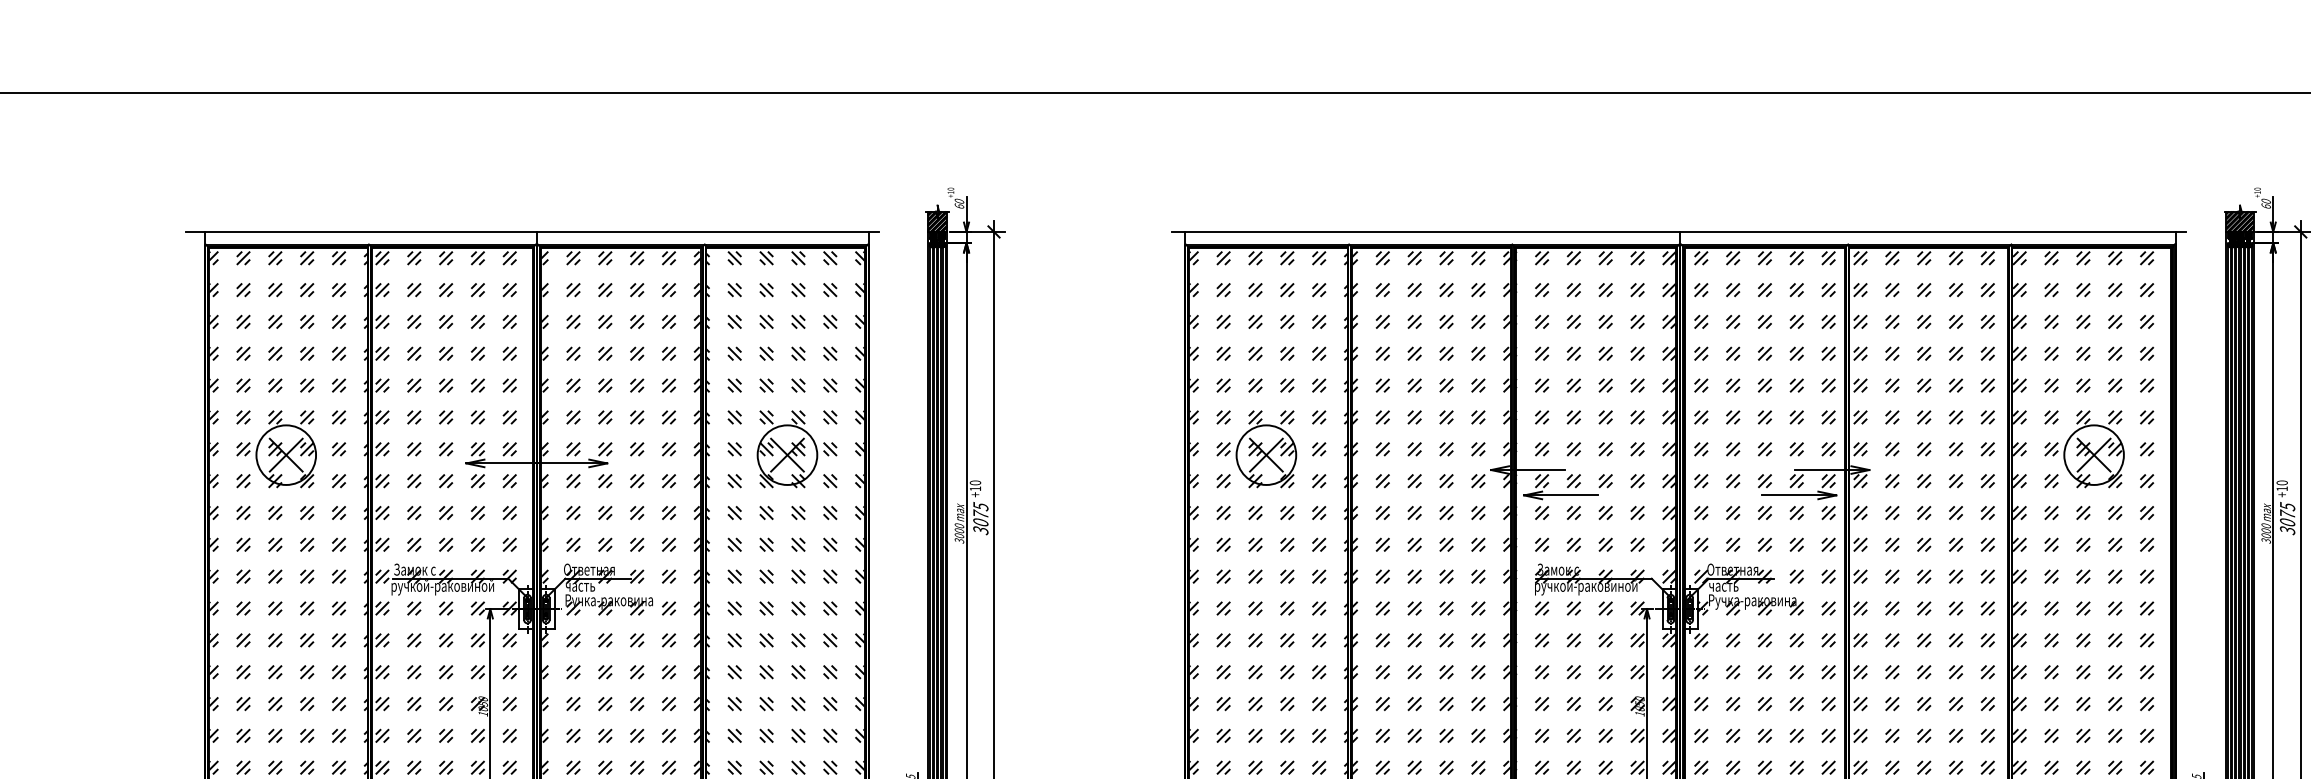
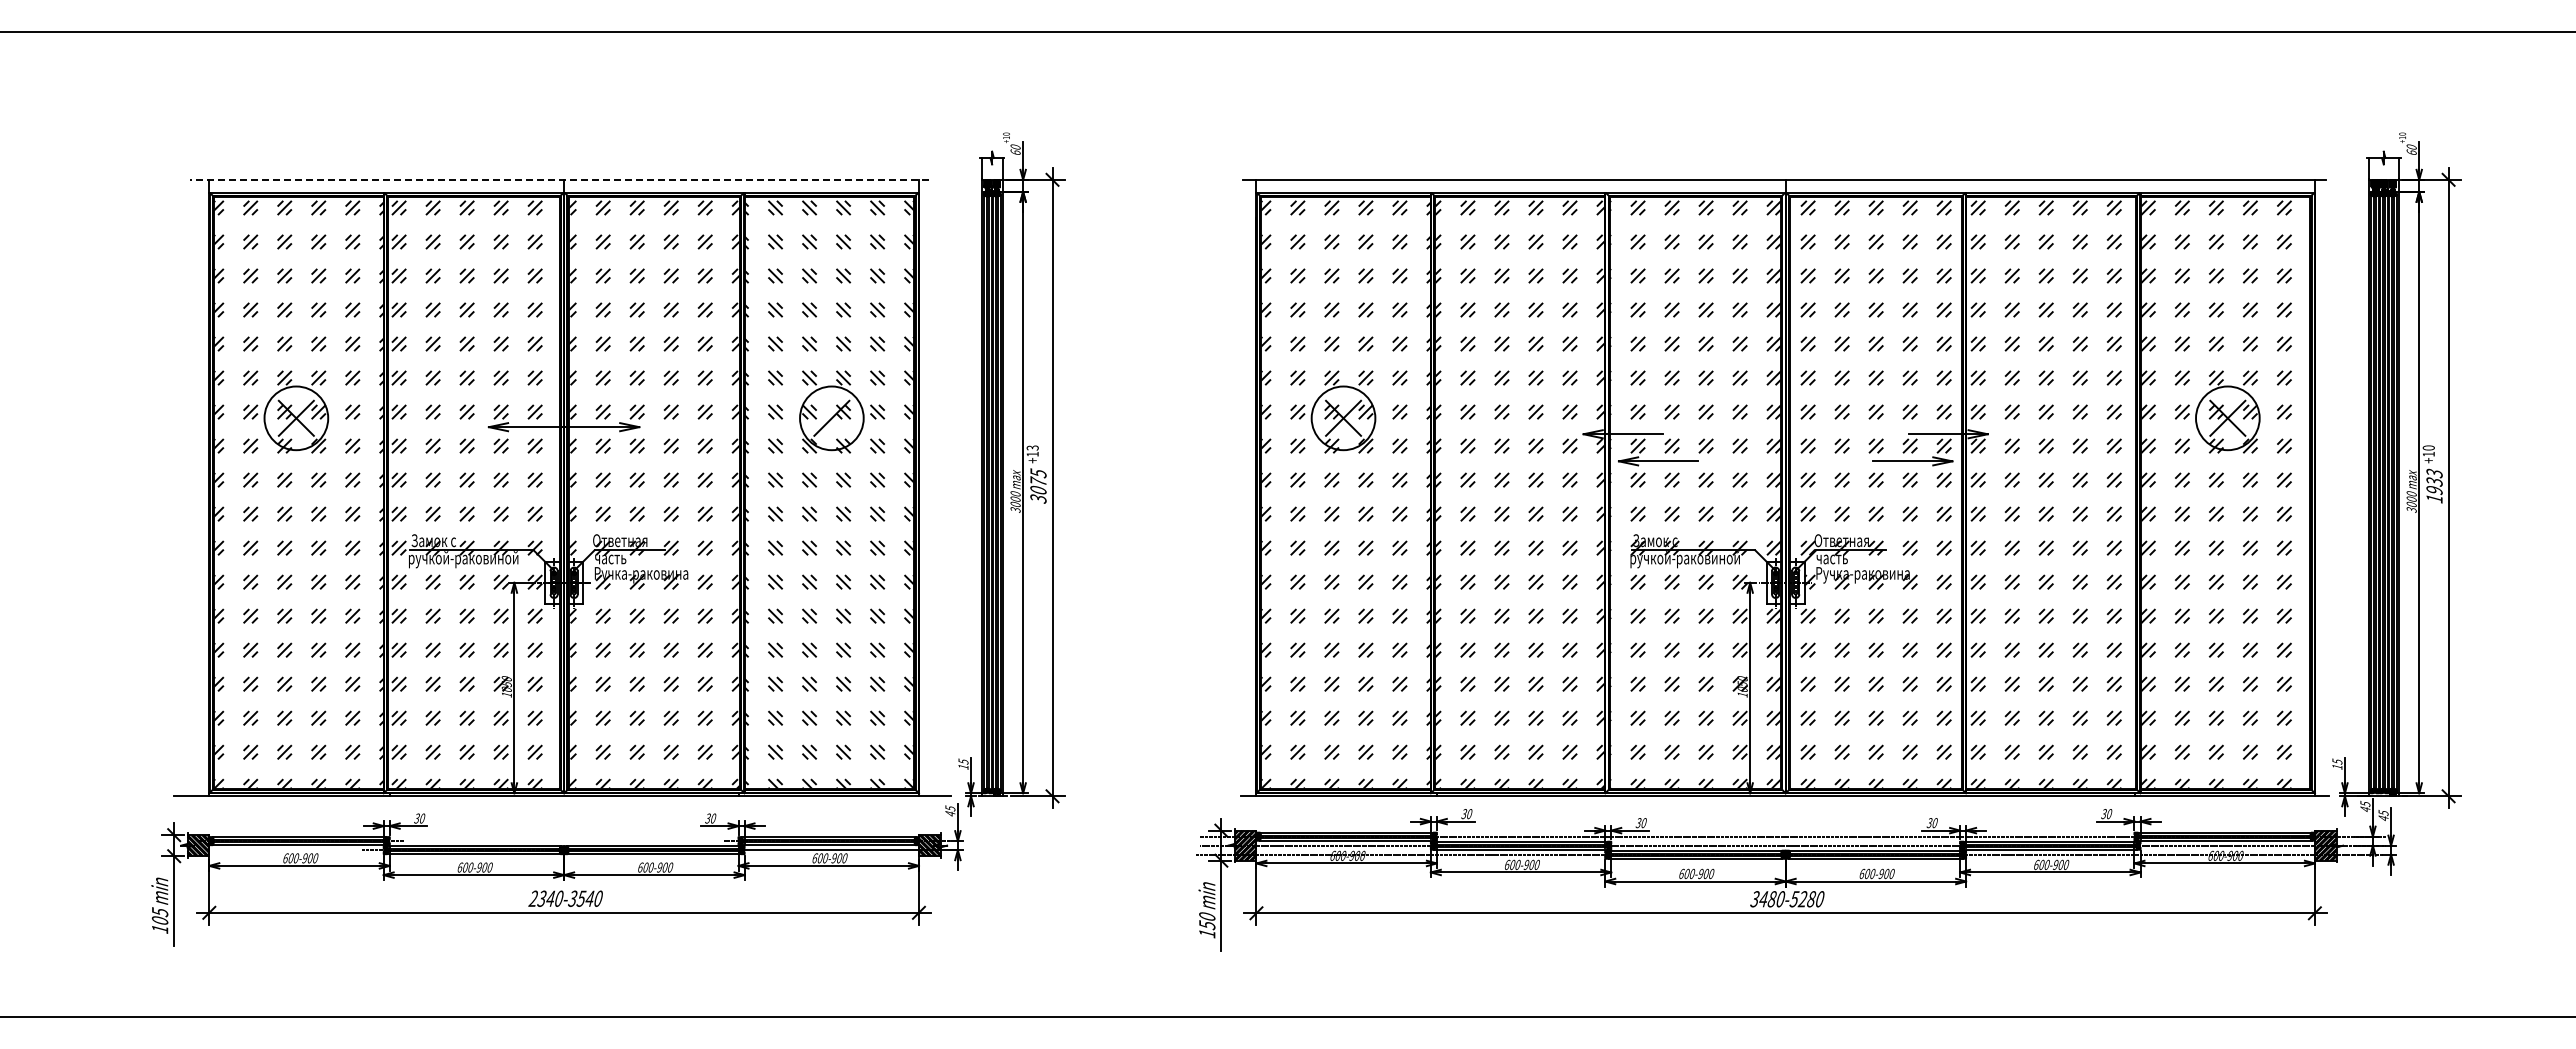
hatch: (936, 218) -> (991, 165), removed
hatch: (2239, 218) -> (2383, 165), removed
line: (532, 231) -> (559, 179), solid -> dashed
line: (787, 454) -> (831, 417), removed
text: (975, 482) -> (1032, 447), +10 -> +13
text: (2287, 518) -> (2434, 485), 3075 -> 1933

